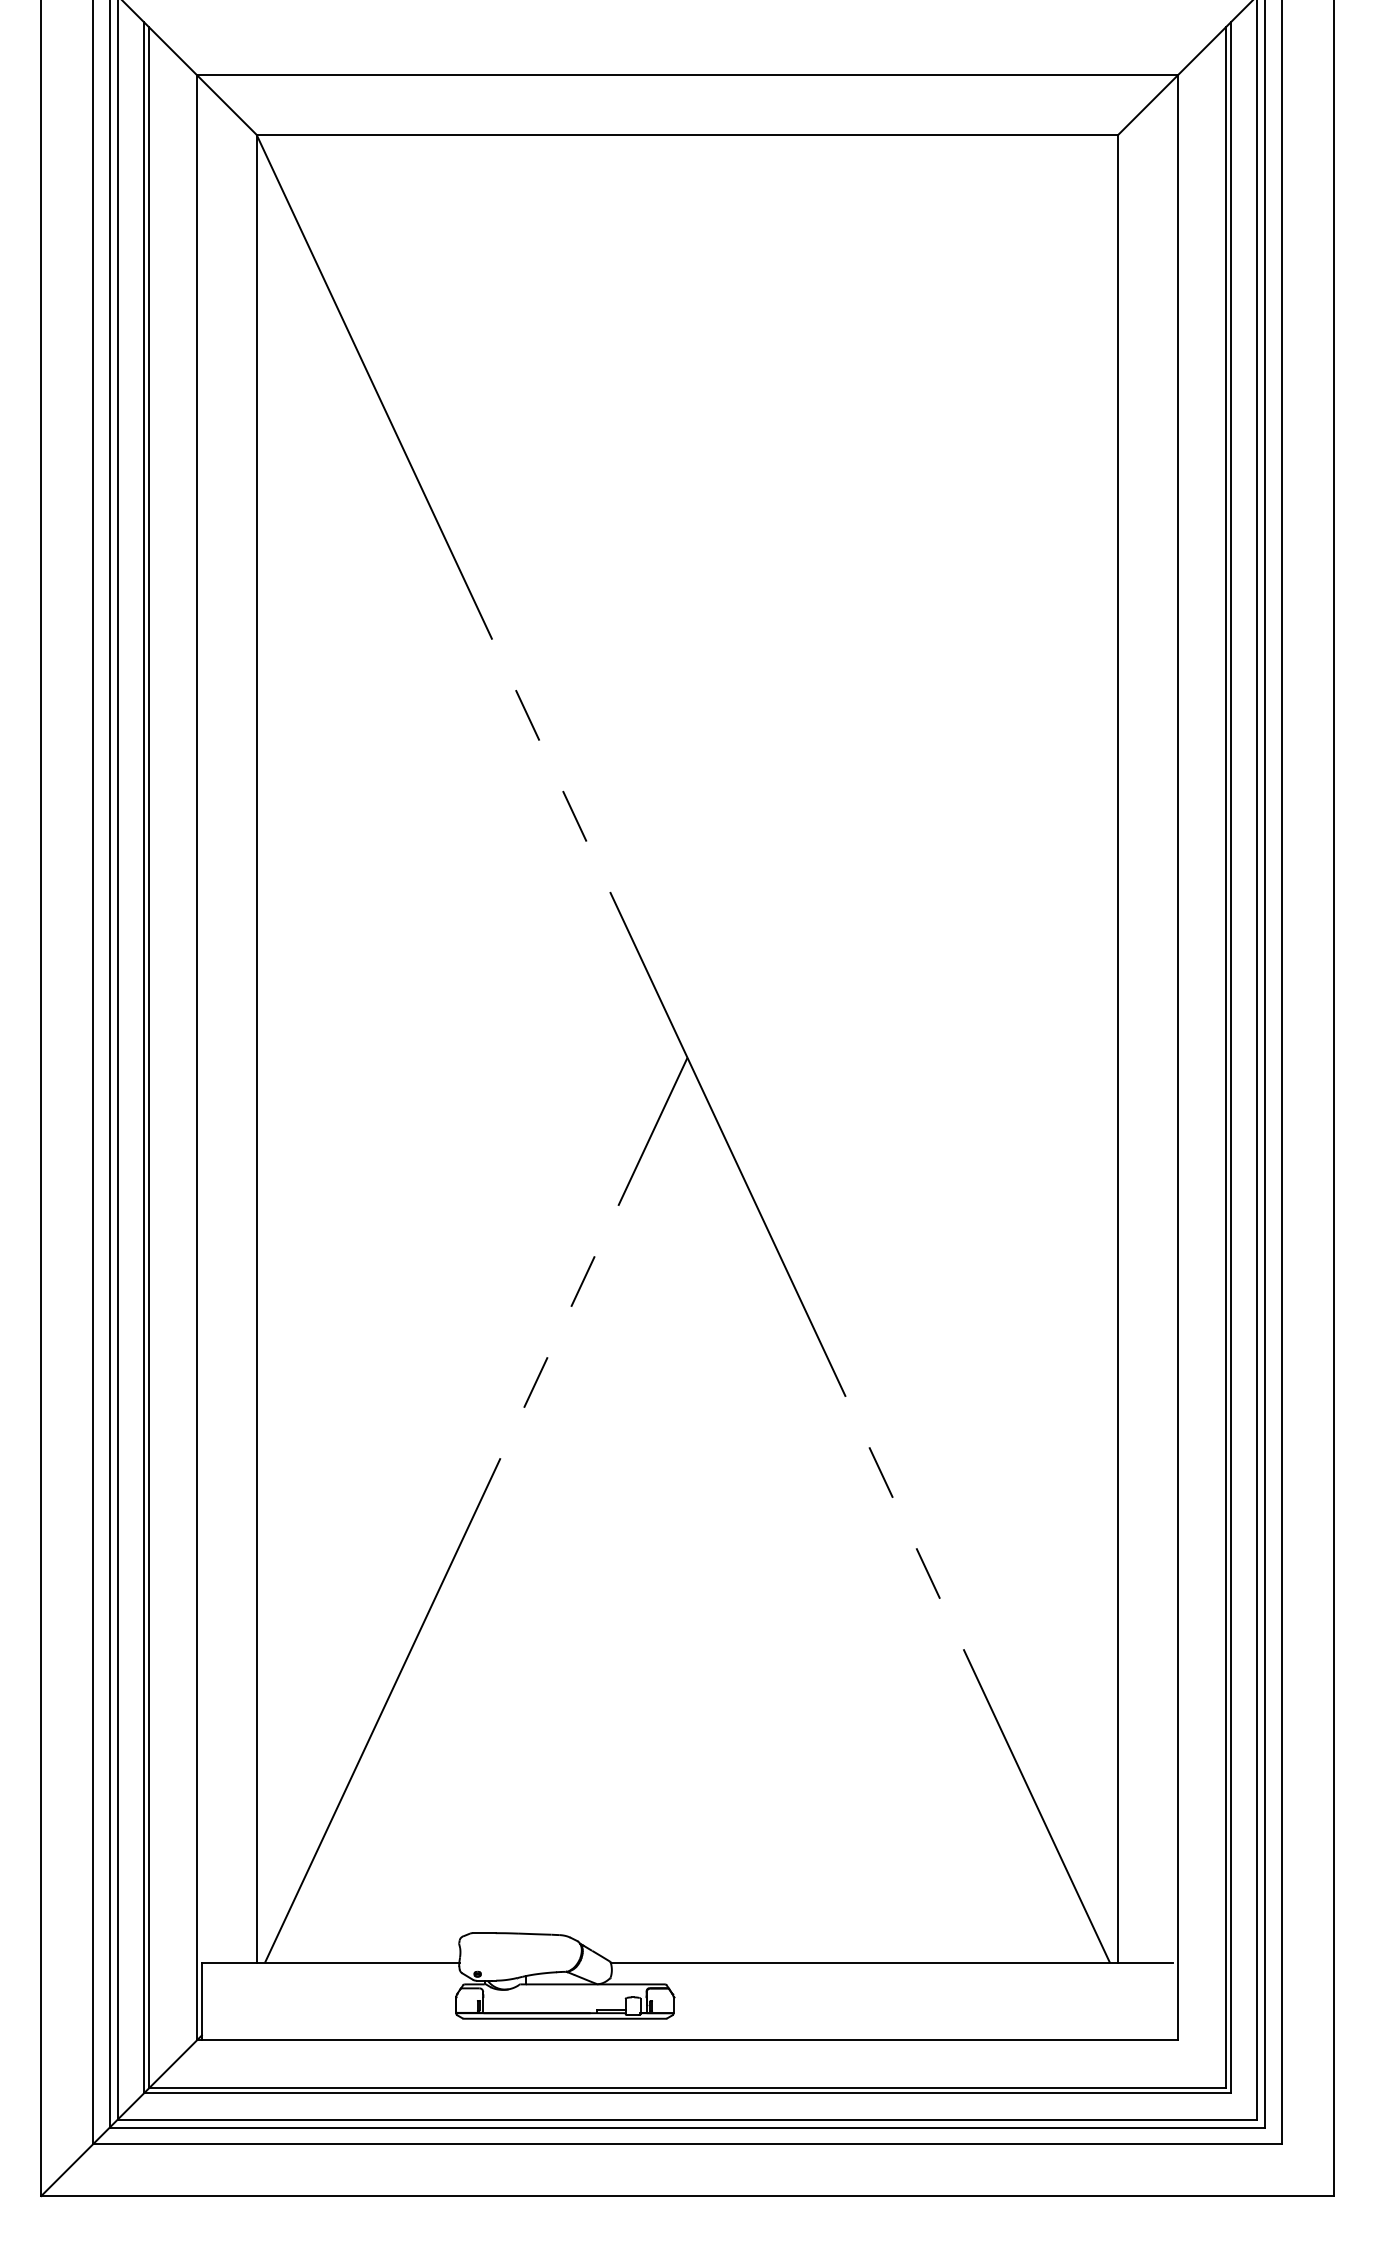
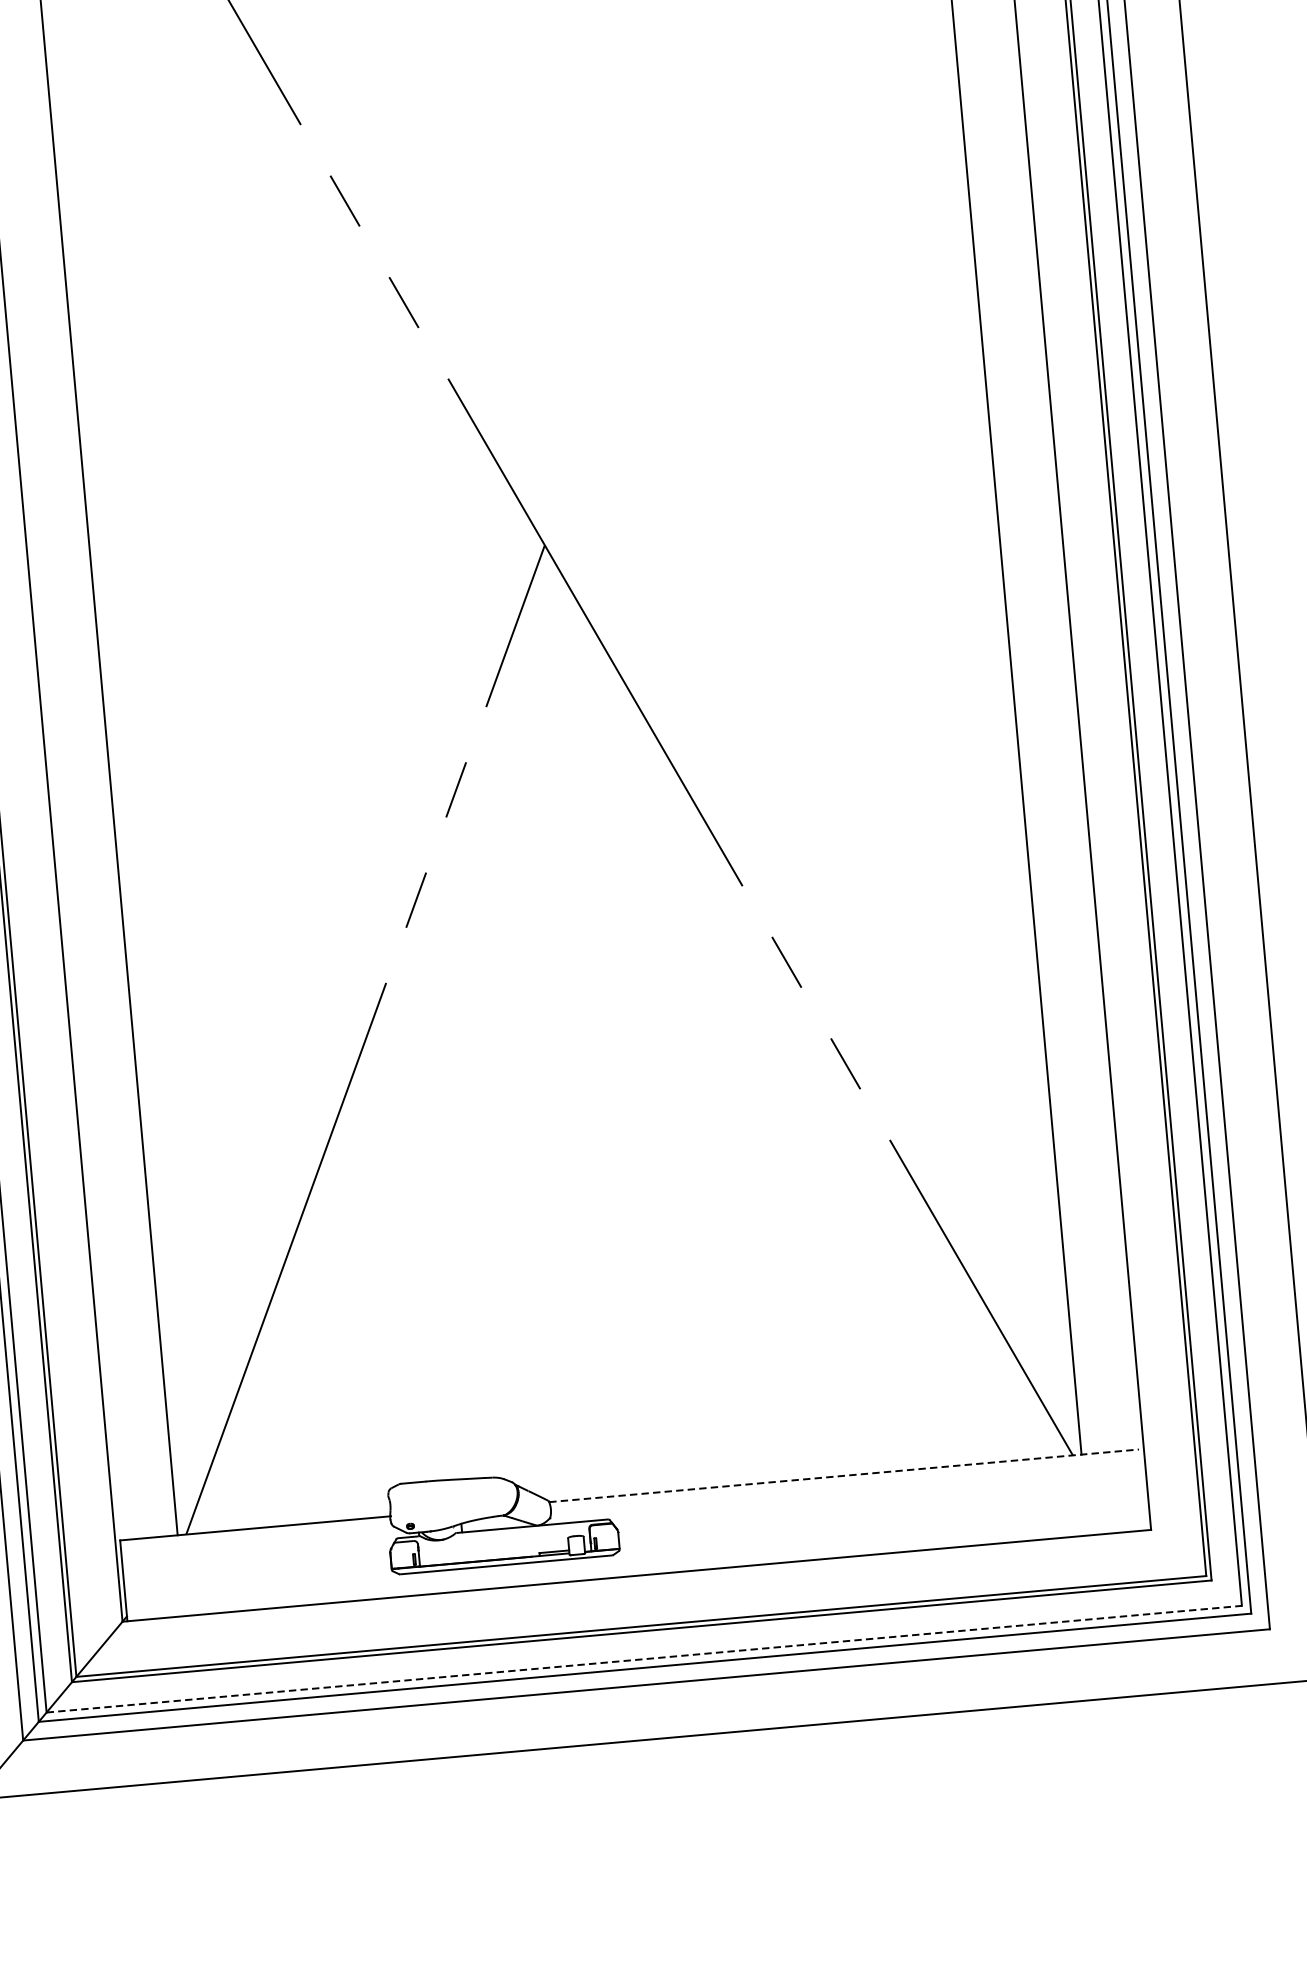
line: (892, 1963) -> (844, 1476), solid -> dashed
line: (687, 2119) -> (644, 1659), solid -> dashed

